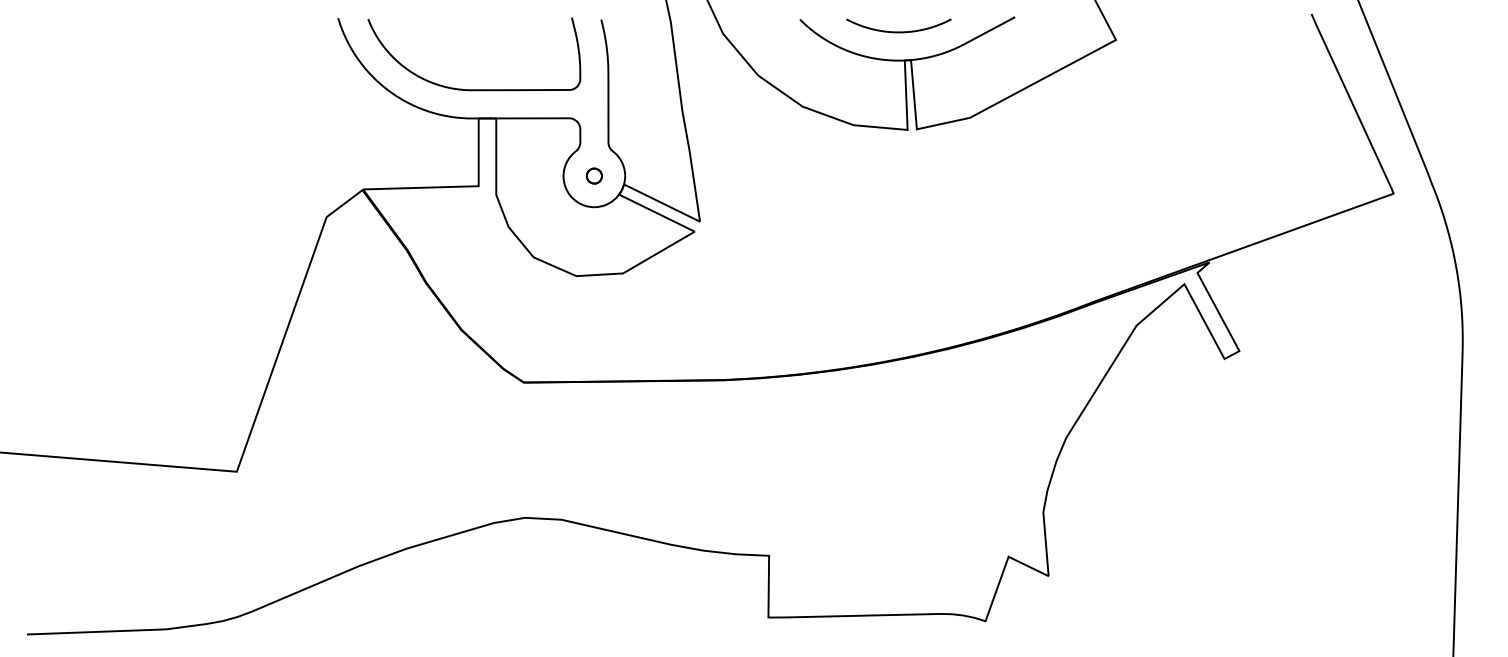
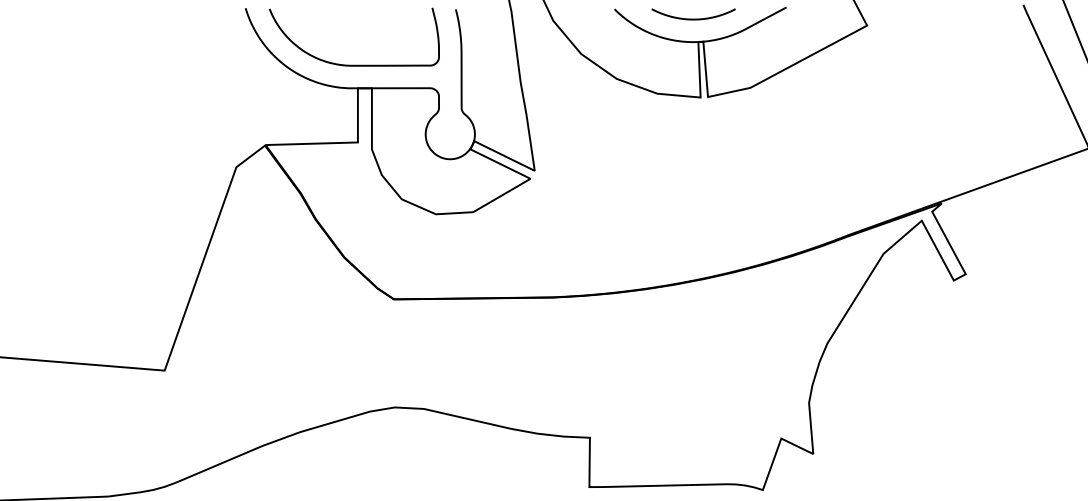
part: (593, 175) -> (449, 133), removed

